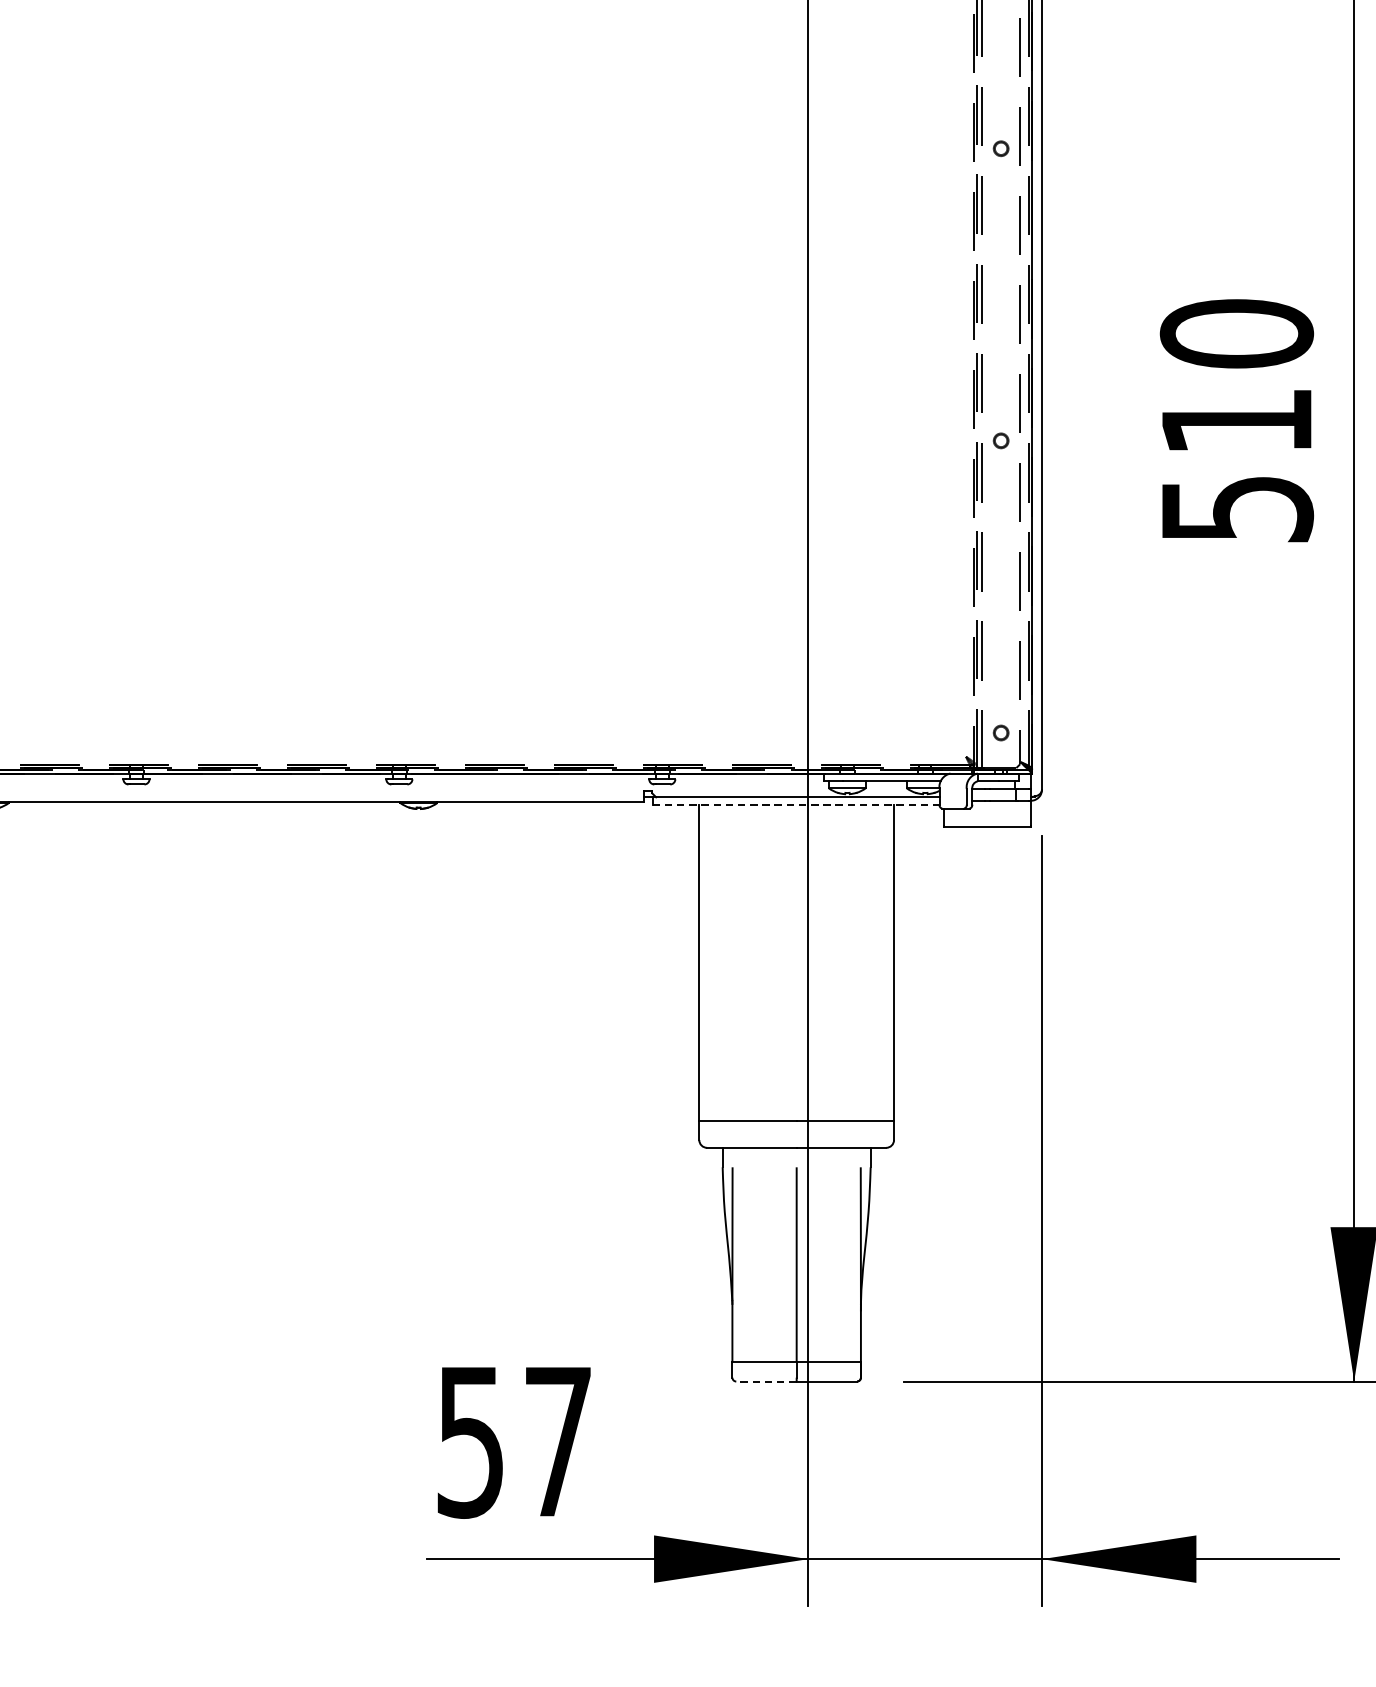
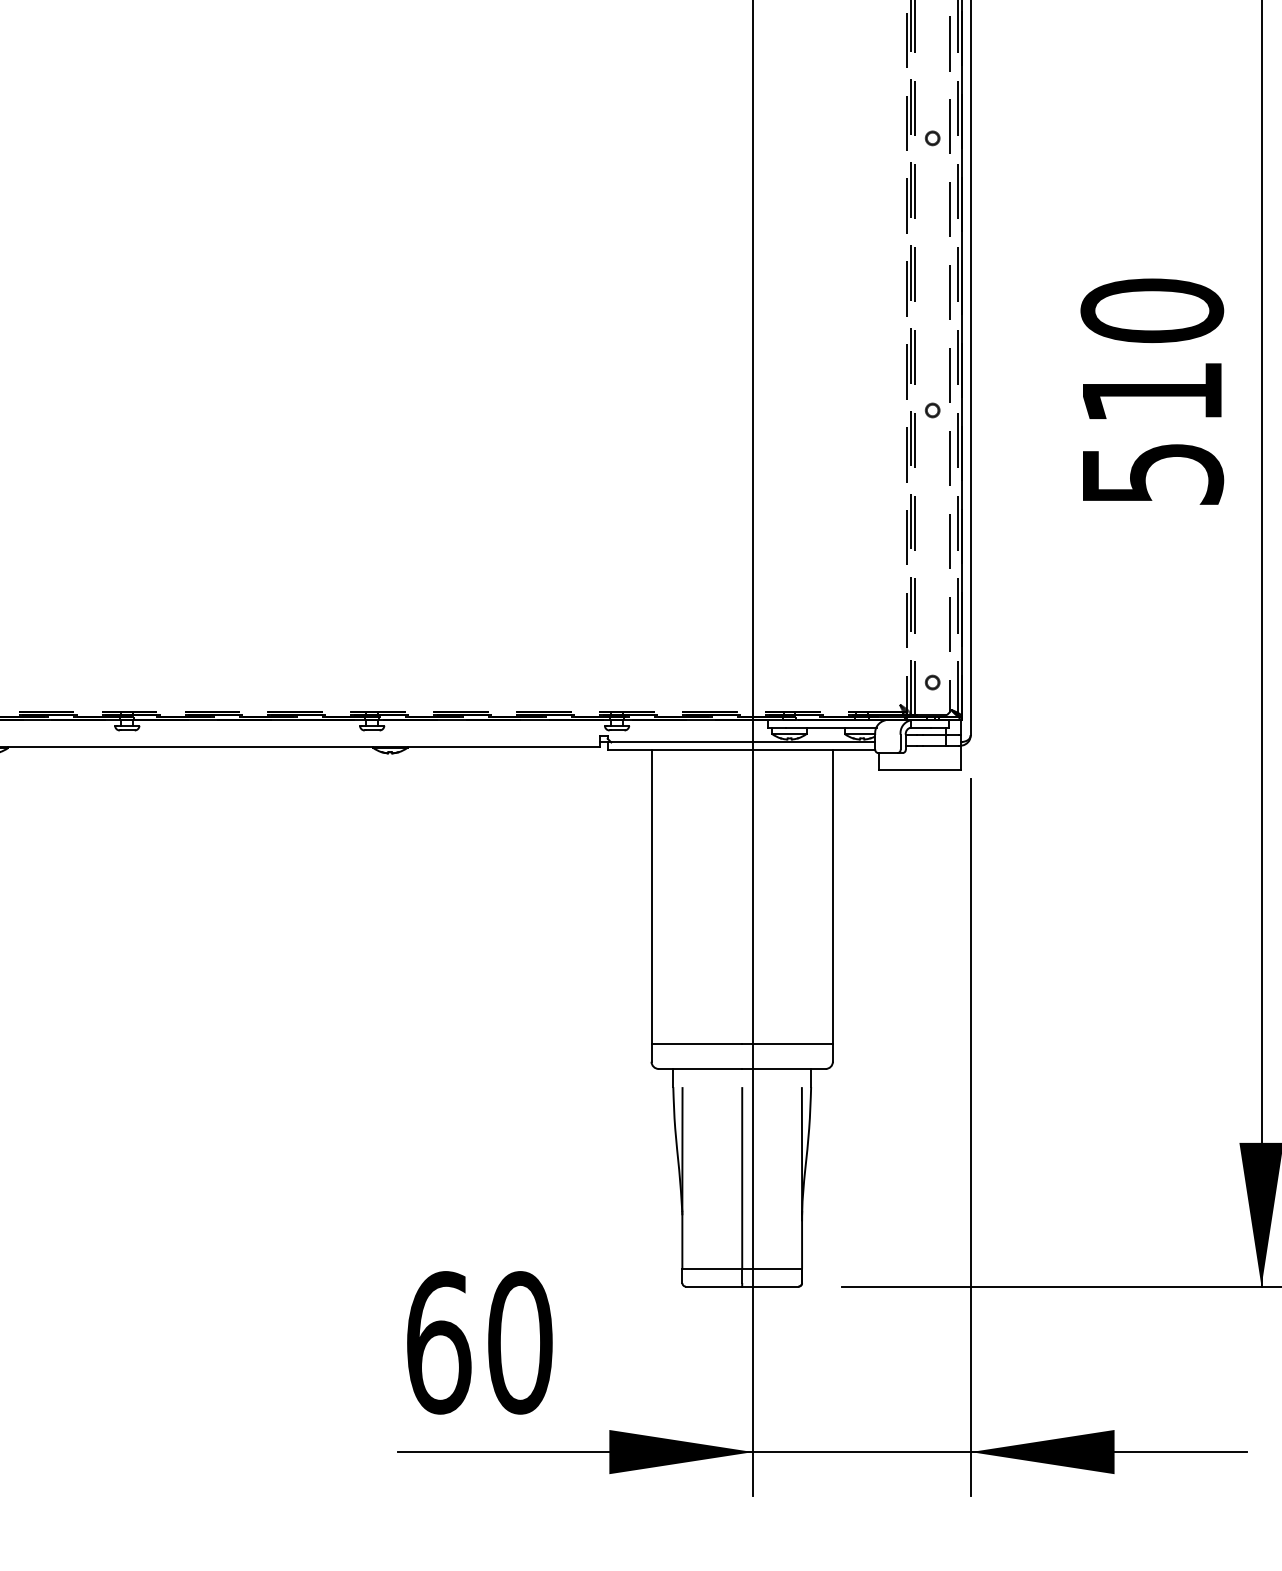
line: (795, 804) -> (741, 749), dashed -> solid
line: (765, 1381) -> (713, 1286), dashed -> solid
text: (514, 1441) -> (479, 1342), 57 -> 60

